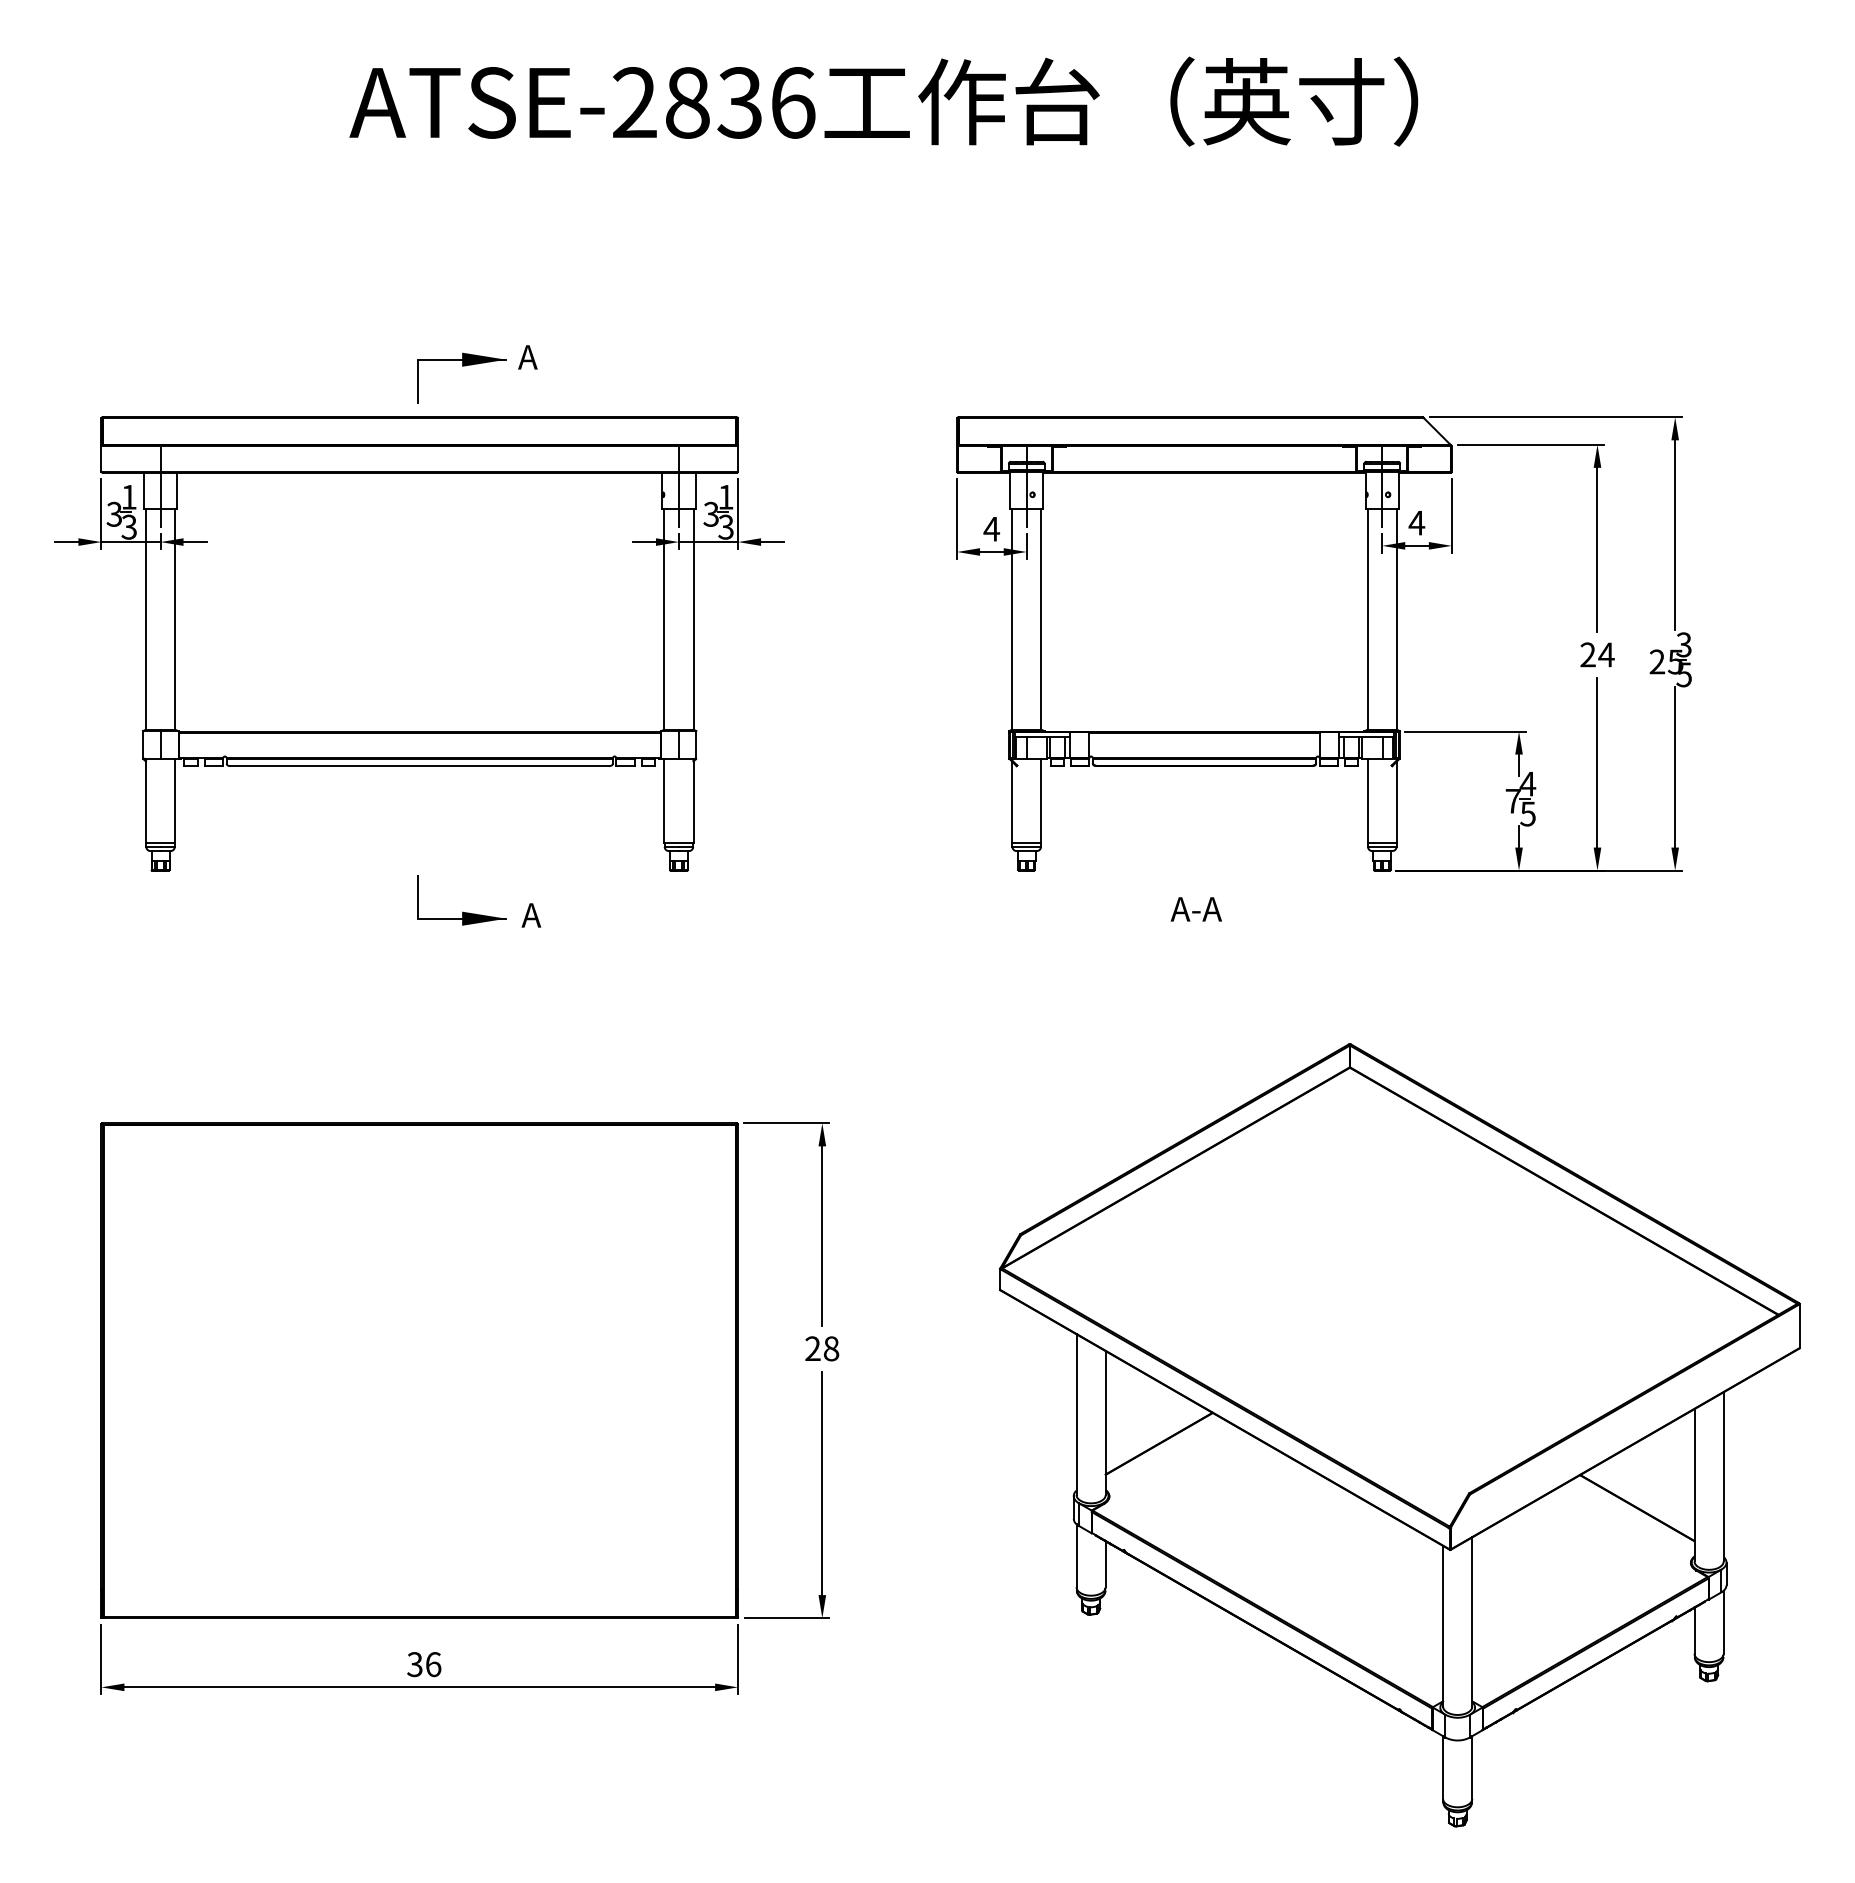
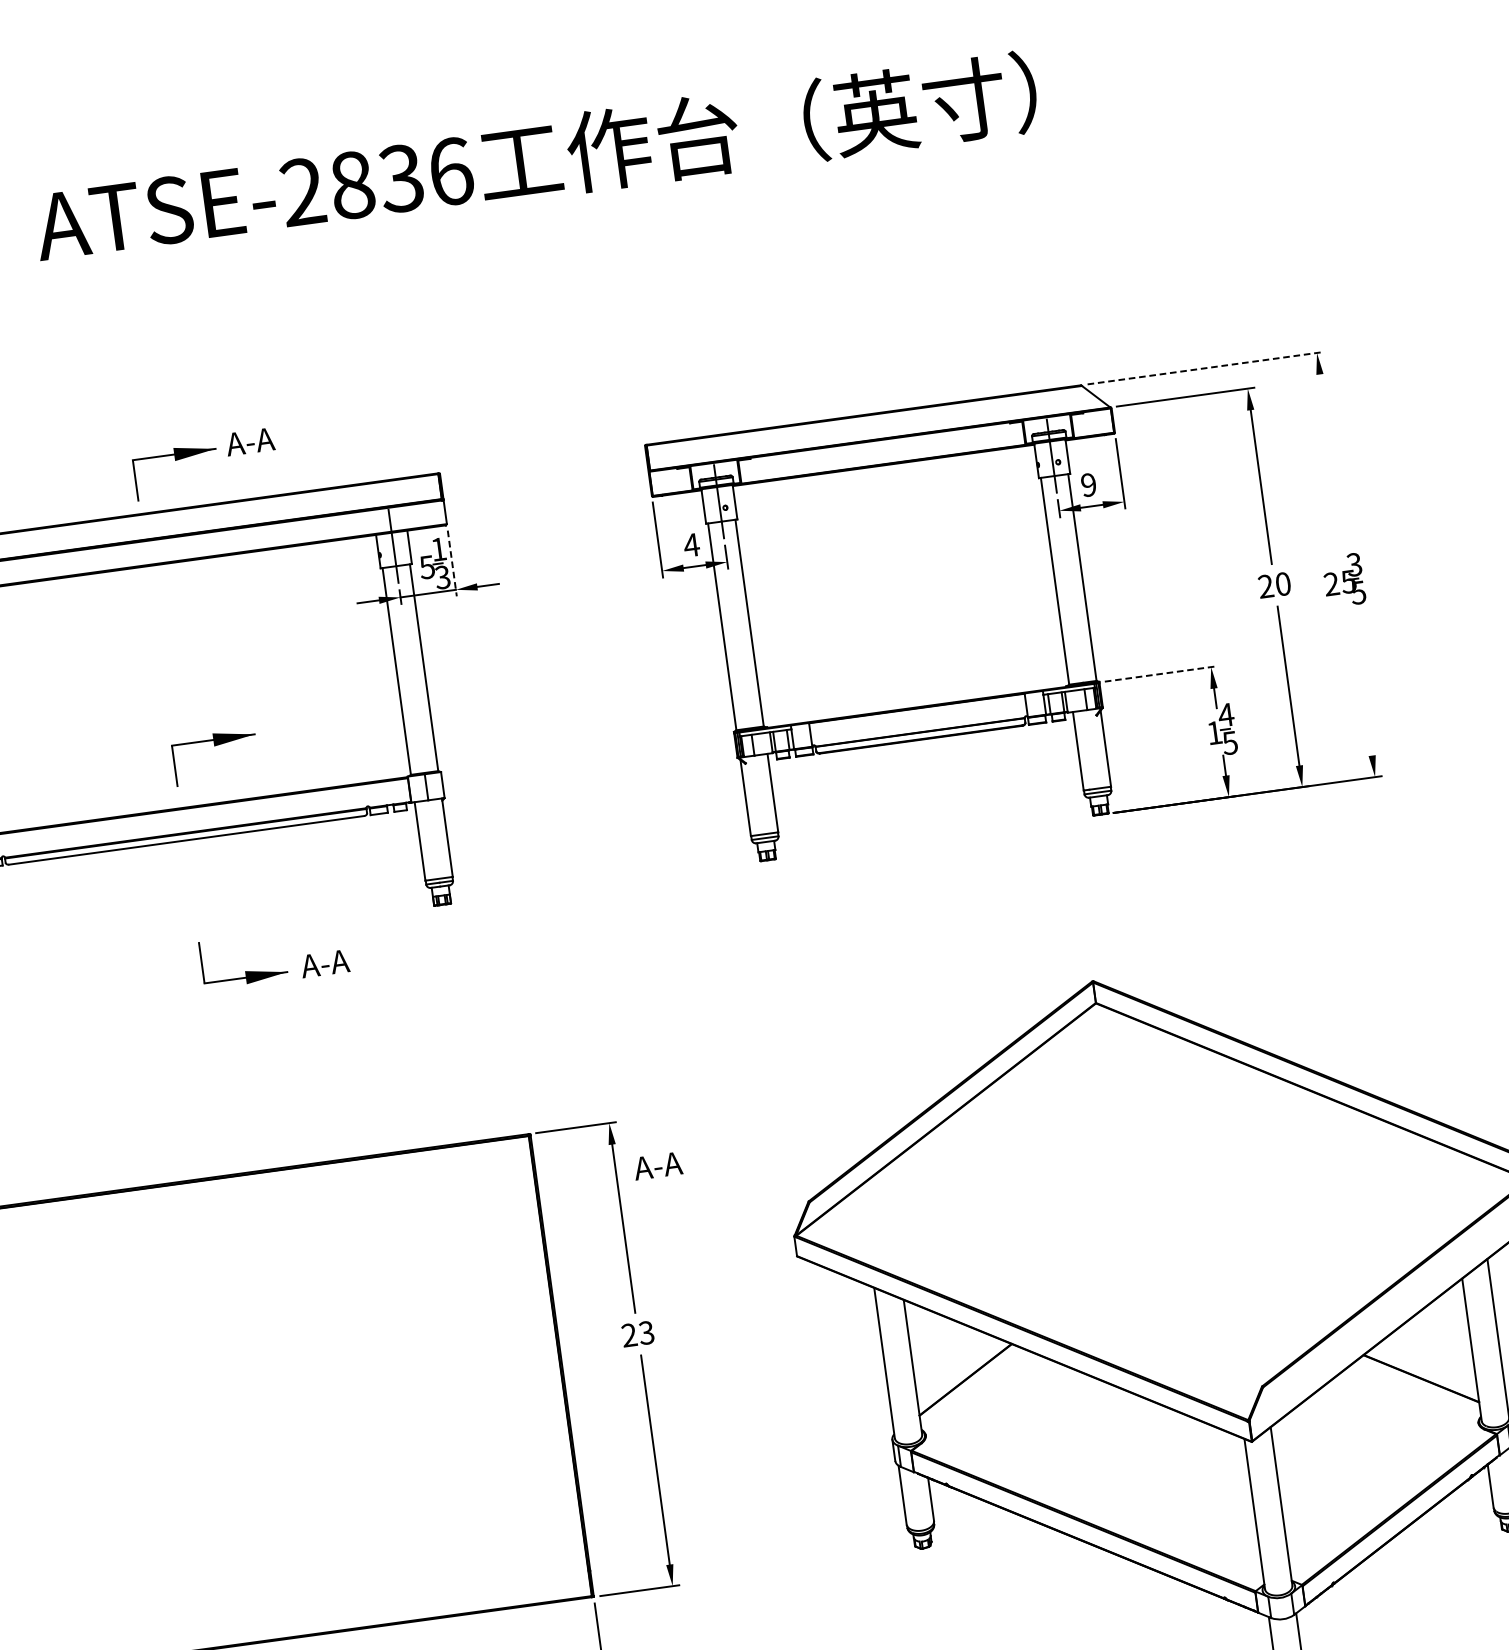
text: (554, 357) -> (260, 440), A -> A-A
line: (1556, 417) -> (1205, 368), solid -> dashed
text: (711, 513) -> (427, 566), 3 -> 5
line: (738, 514) -> (452, 563), solid -> dashed
text: (1416, 522) -> (1088, 484), 4 -> 9
line: (1675, 534) -> (1332, 462), removed
text: (1606, 654) -> (1283, 583), 24 -> 20
part: (462, 671) -> (214, 746), added
line: (1466, 731) -> (1161, 673), solid -> dashed
line: (1675, 767) -> (1362, 680), removed
text: (1512, 801) -> (1213, 733), 7 -> 1
text: (1195, 909) -> (657, 1166), moved
text: (557, 915) -> (334, 962), A -> A-A
text: (831, 1348) -> (646, 1332), 28 -> 23

